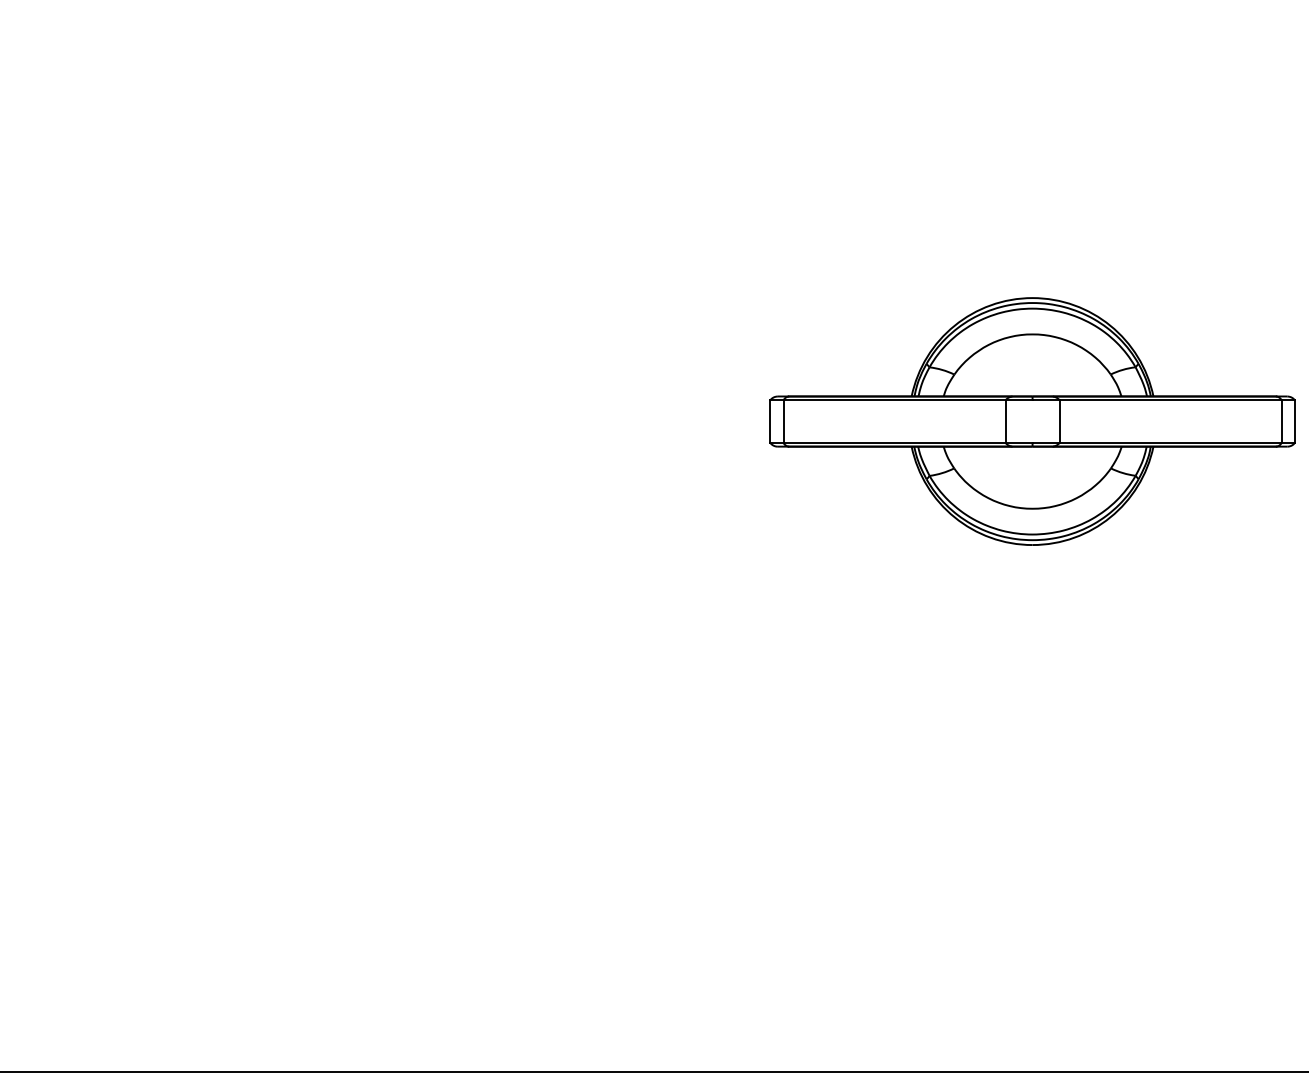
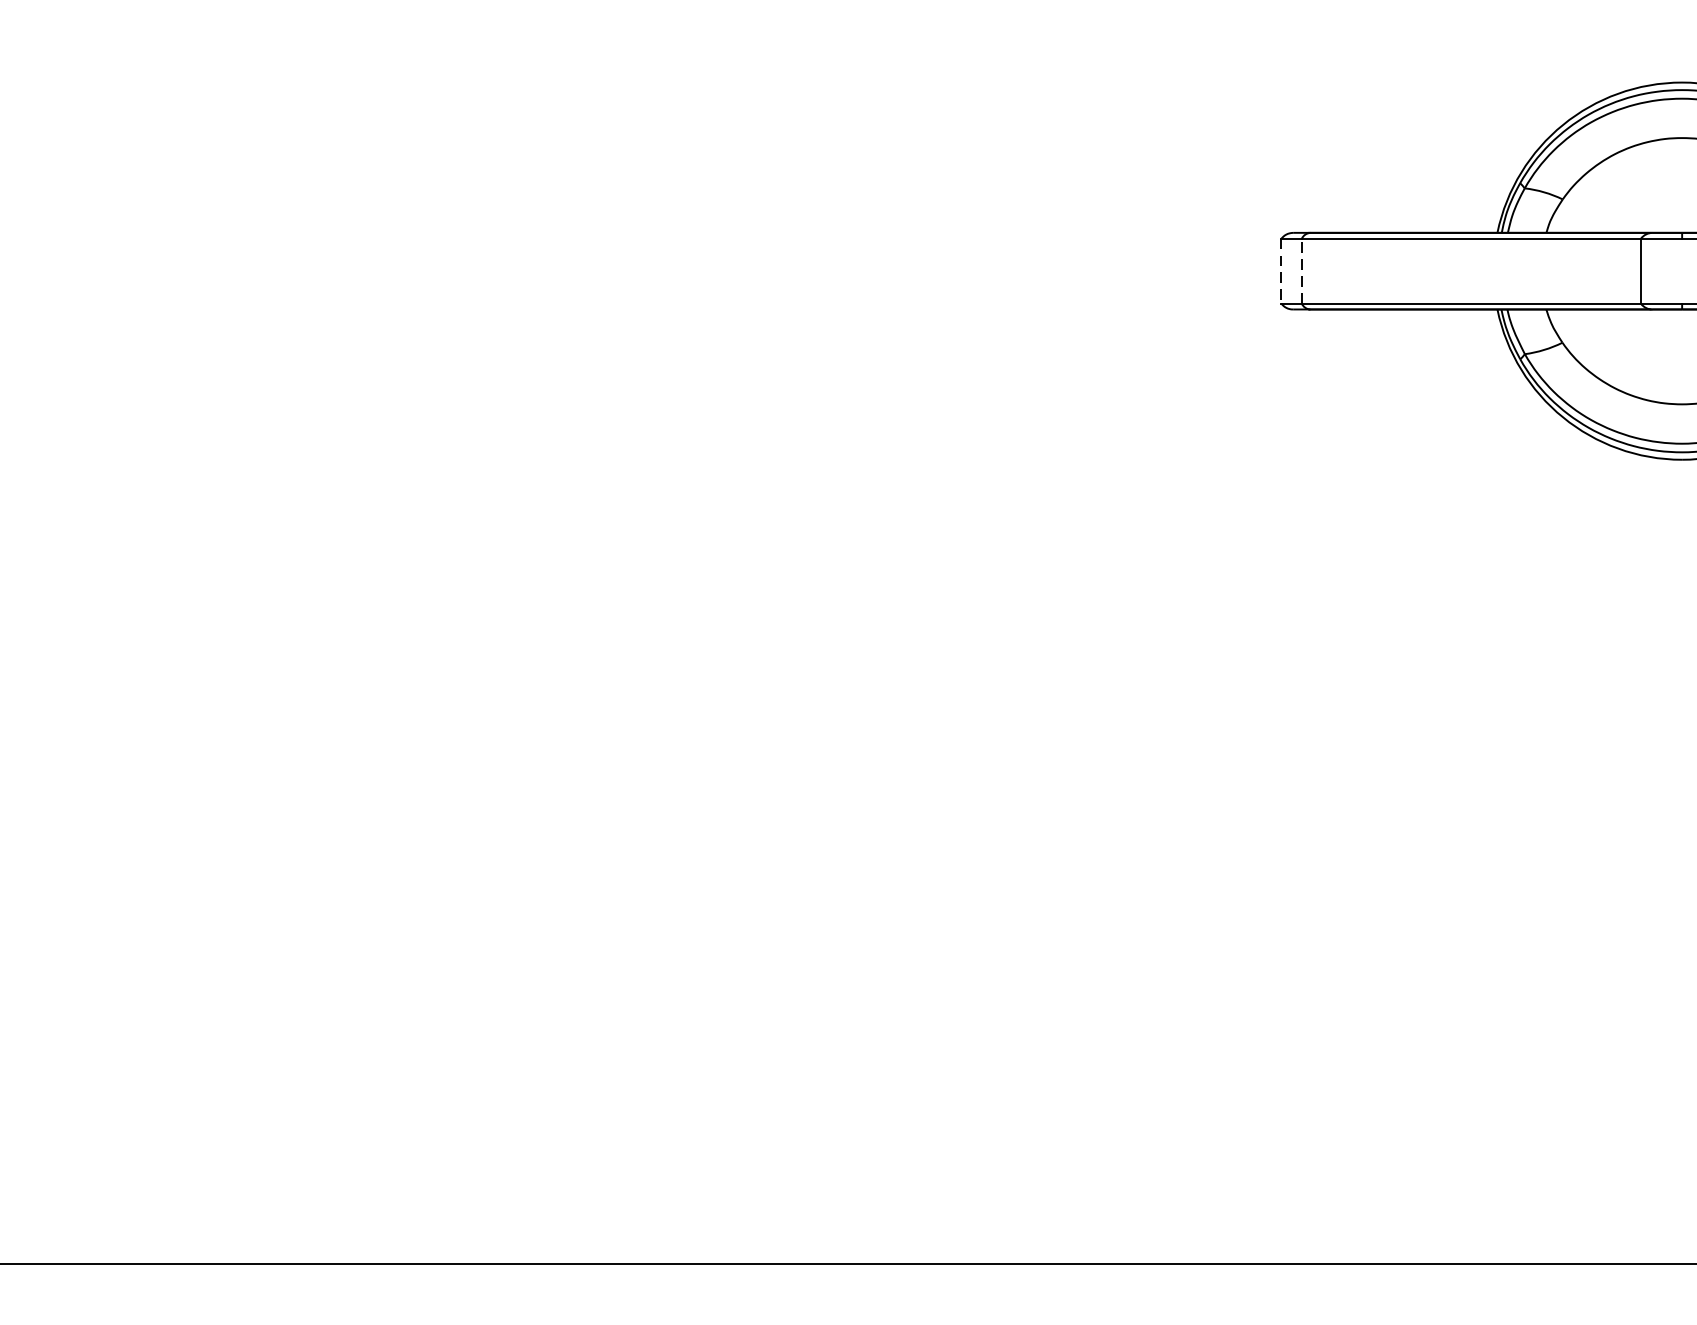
line: (783, 421) -> (1301, 271), solid -> dashed
line: (770, 422) -> (1281, 272), solid -> dashed

